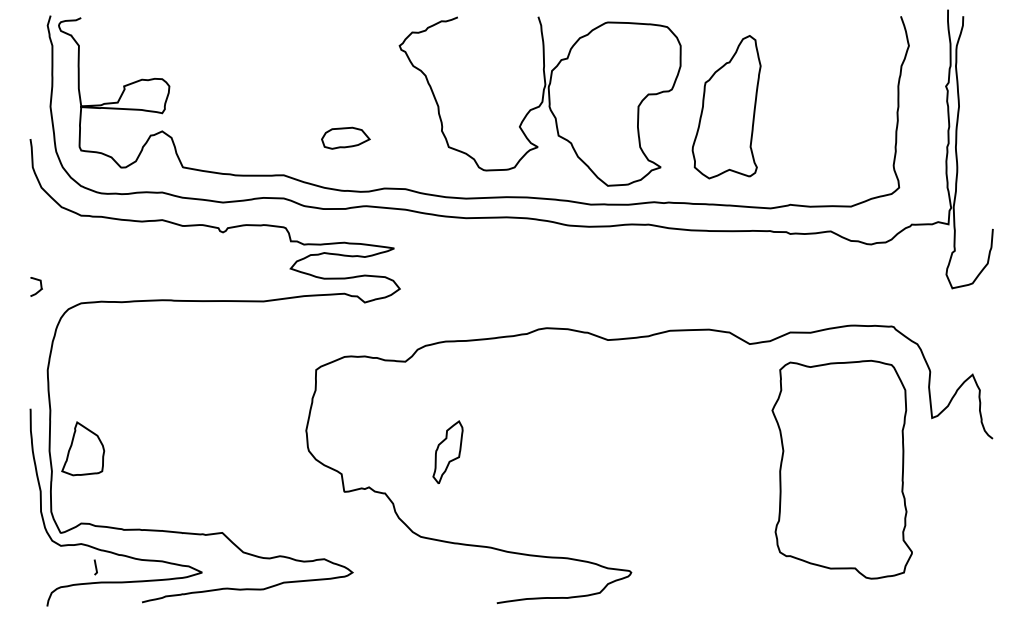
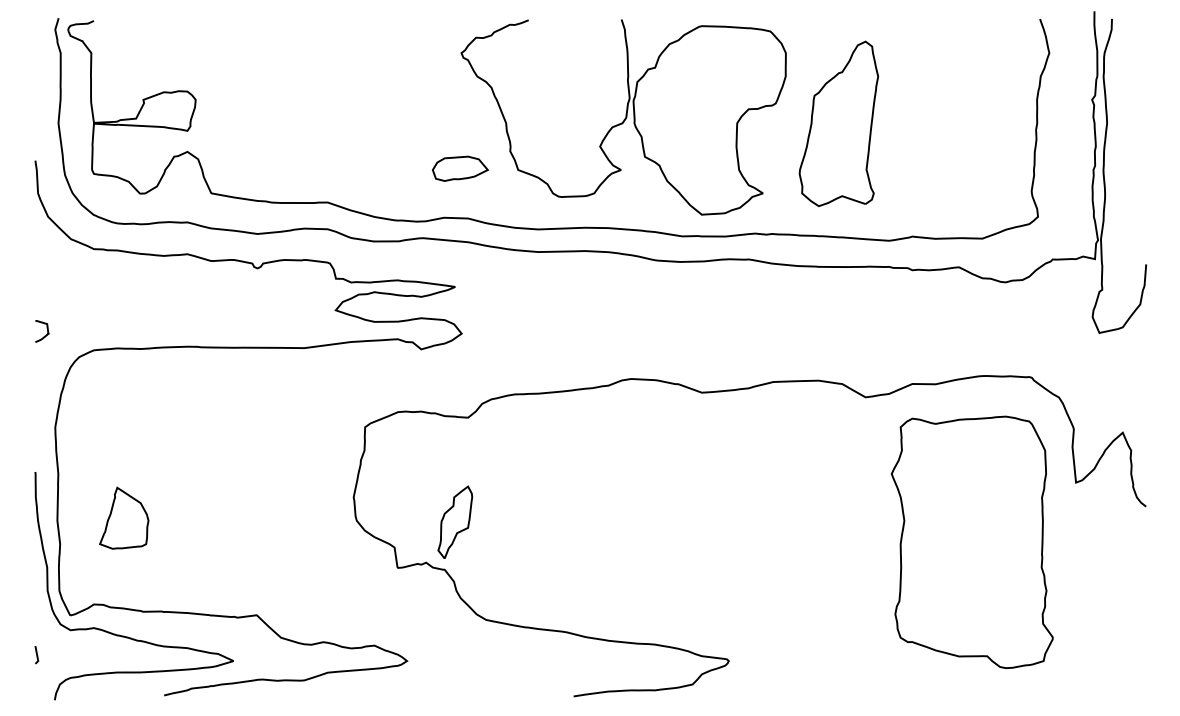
part: (345, 138) -> (460, 168), moved
part: (83, 448) -> (124, 517), moved
part: (448, 451) -> (455, 521), moved
line: (95, 567) -> (36, 655), moved

